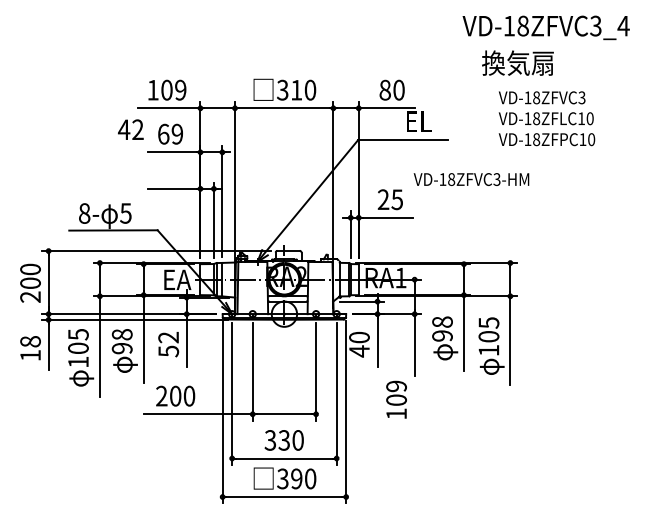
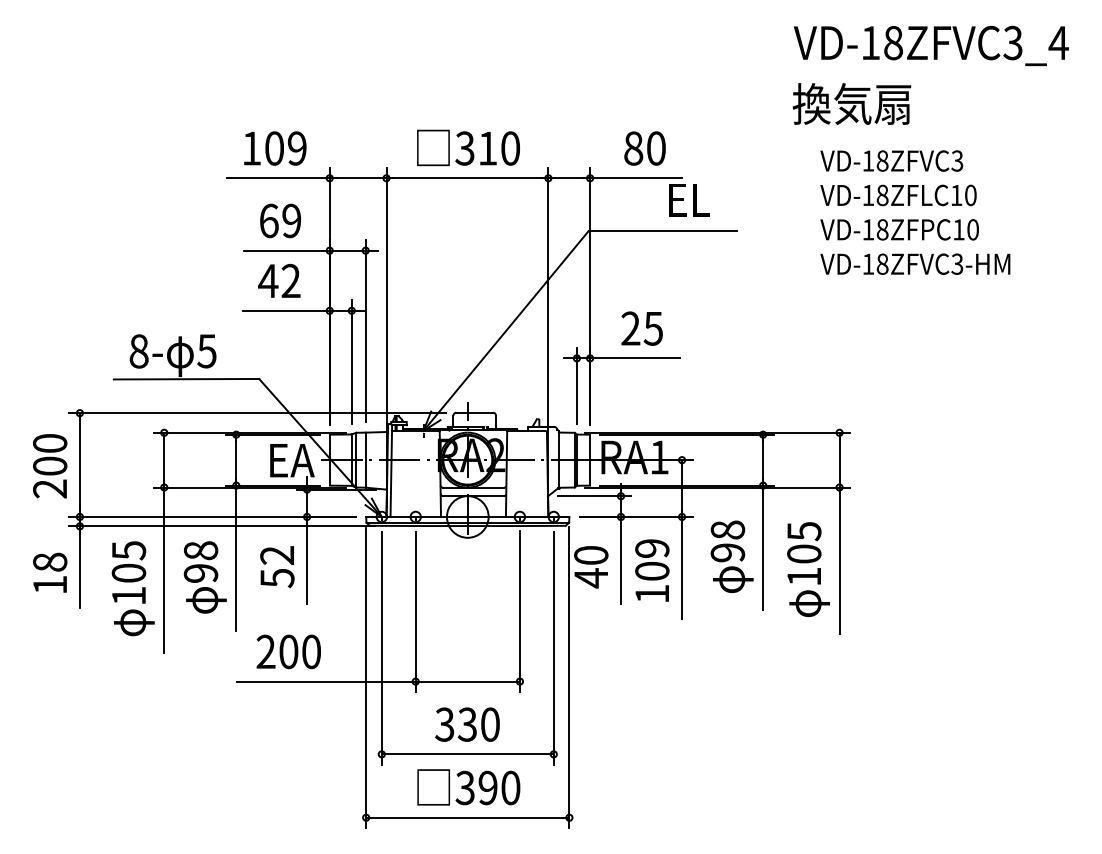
text: (545, 27) -> (930, 45), moved
text: (130, 129) -> (278, 280), moved
text: (471, 179) -> (915, 264), moved
text: (396, 399) -> (652, 570), moved

